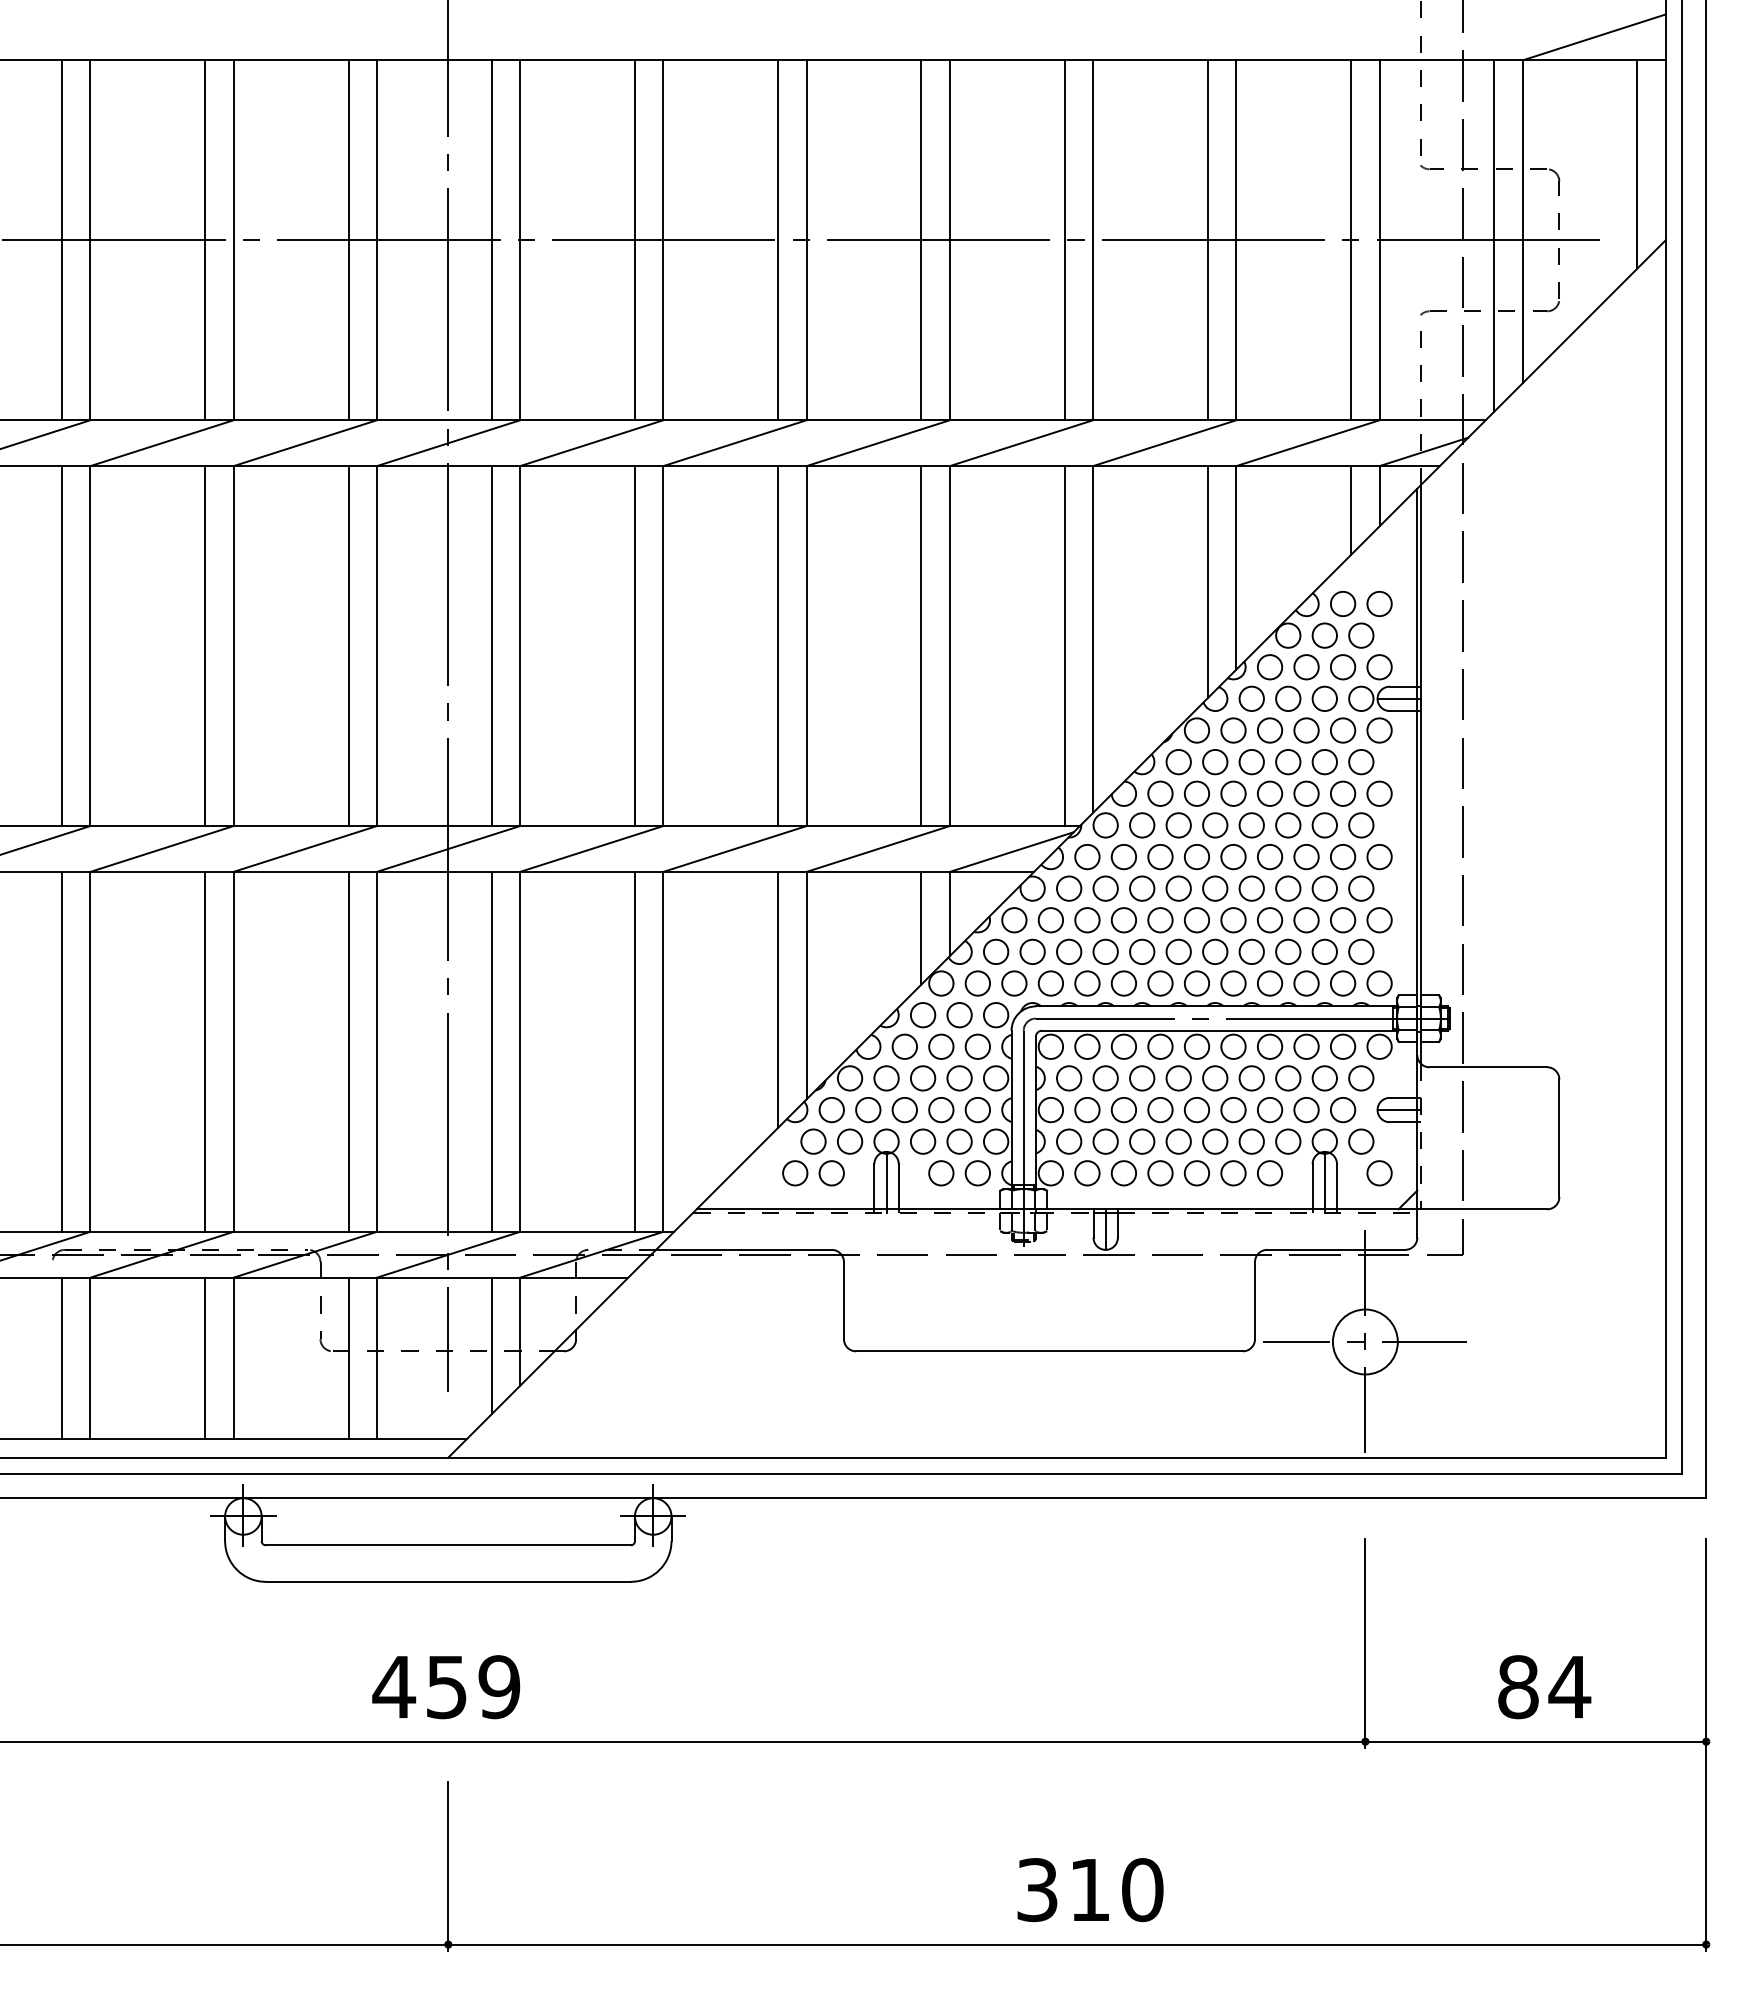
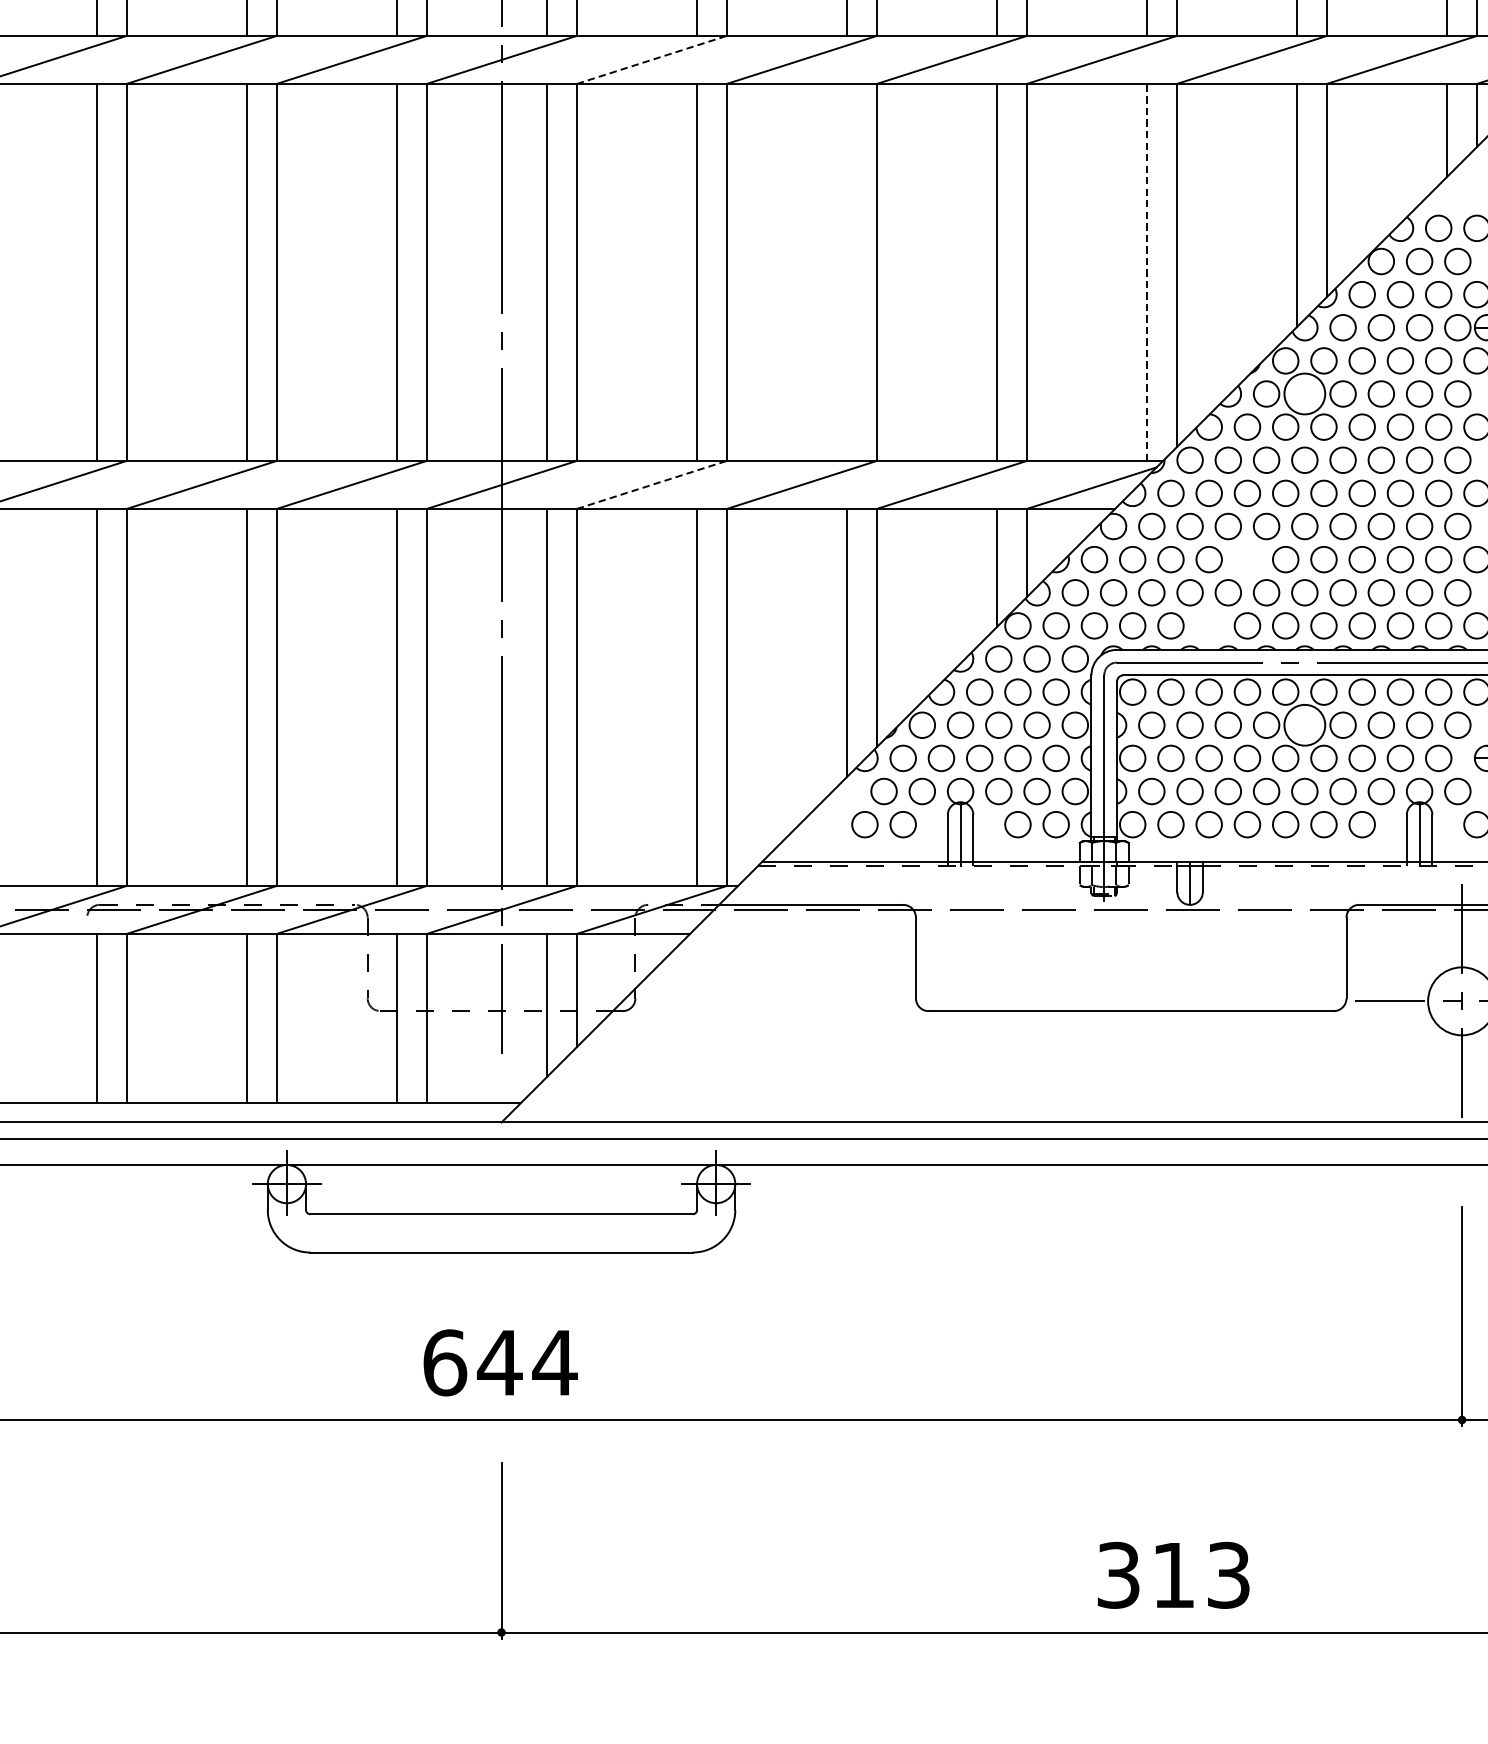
line: (592, 443) -> (652, 60), solid -> dashed
line: (778, 646) -> (847, 272), removed
line: (1064, 646) -> (1146, 272), solid -> dashed
circle: (1215, 761) -> (1305, 393), size x1.6
line: (592, 848) -> (652, 484), solid -> dashed
circle: (1160, 920) -> (1247, 559), removed
circle: (1123, 983) -> (1208, 625), removed
circle: (1215, 1078) -> (1305, 725), size x1.6
text: (446, 1687) -> (499, 1363), 459 -> 644
text: (1142, 1890) -> (1228, 1575), 310 -> 313

